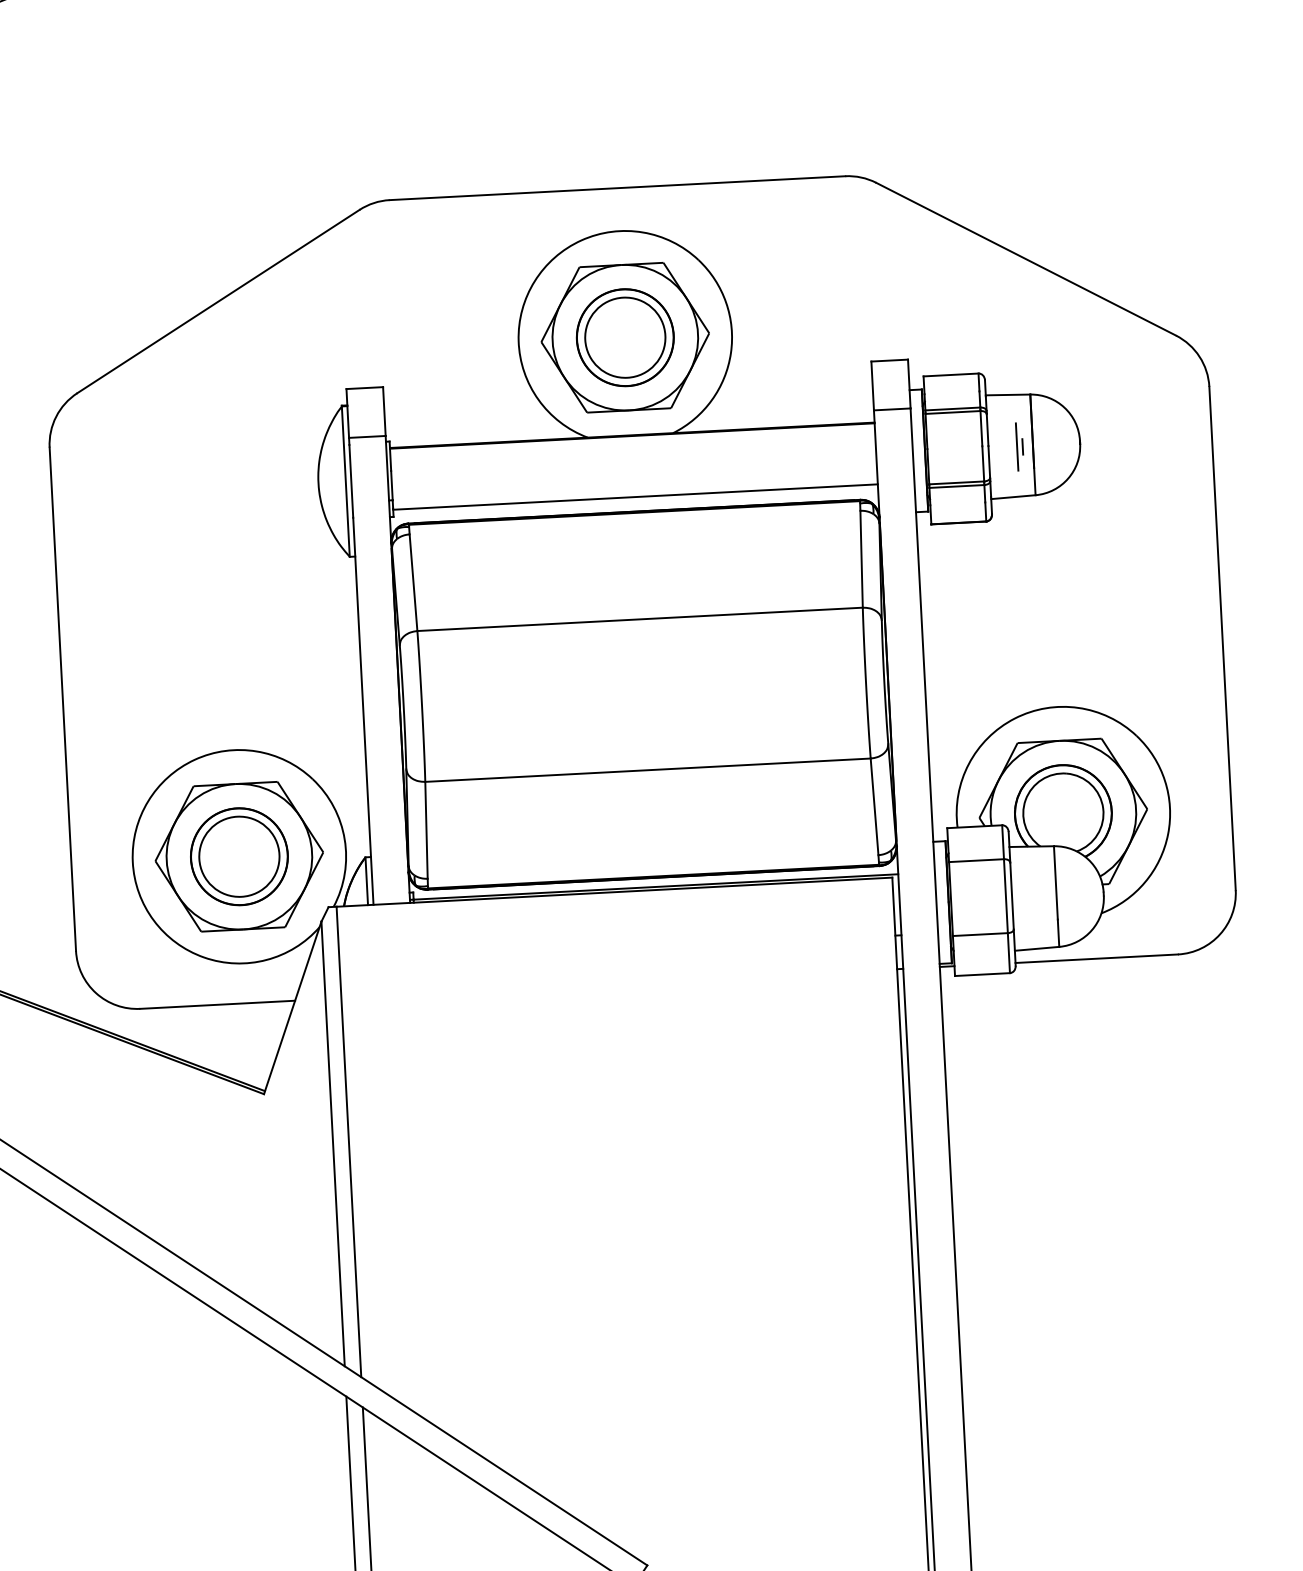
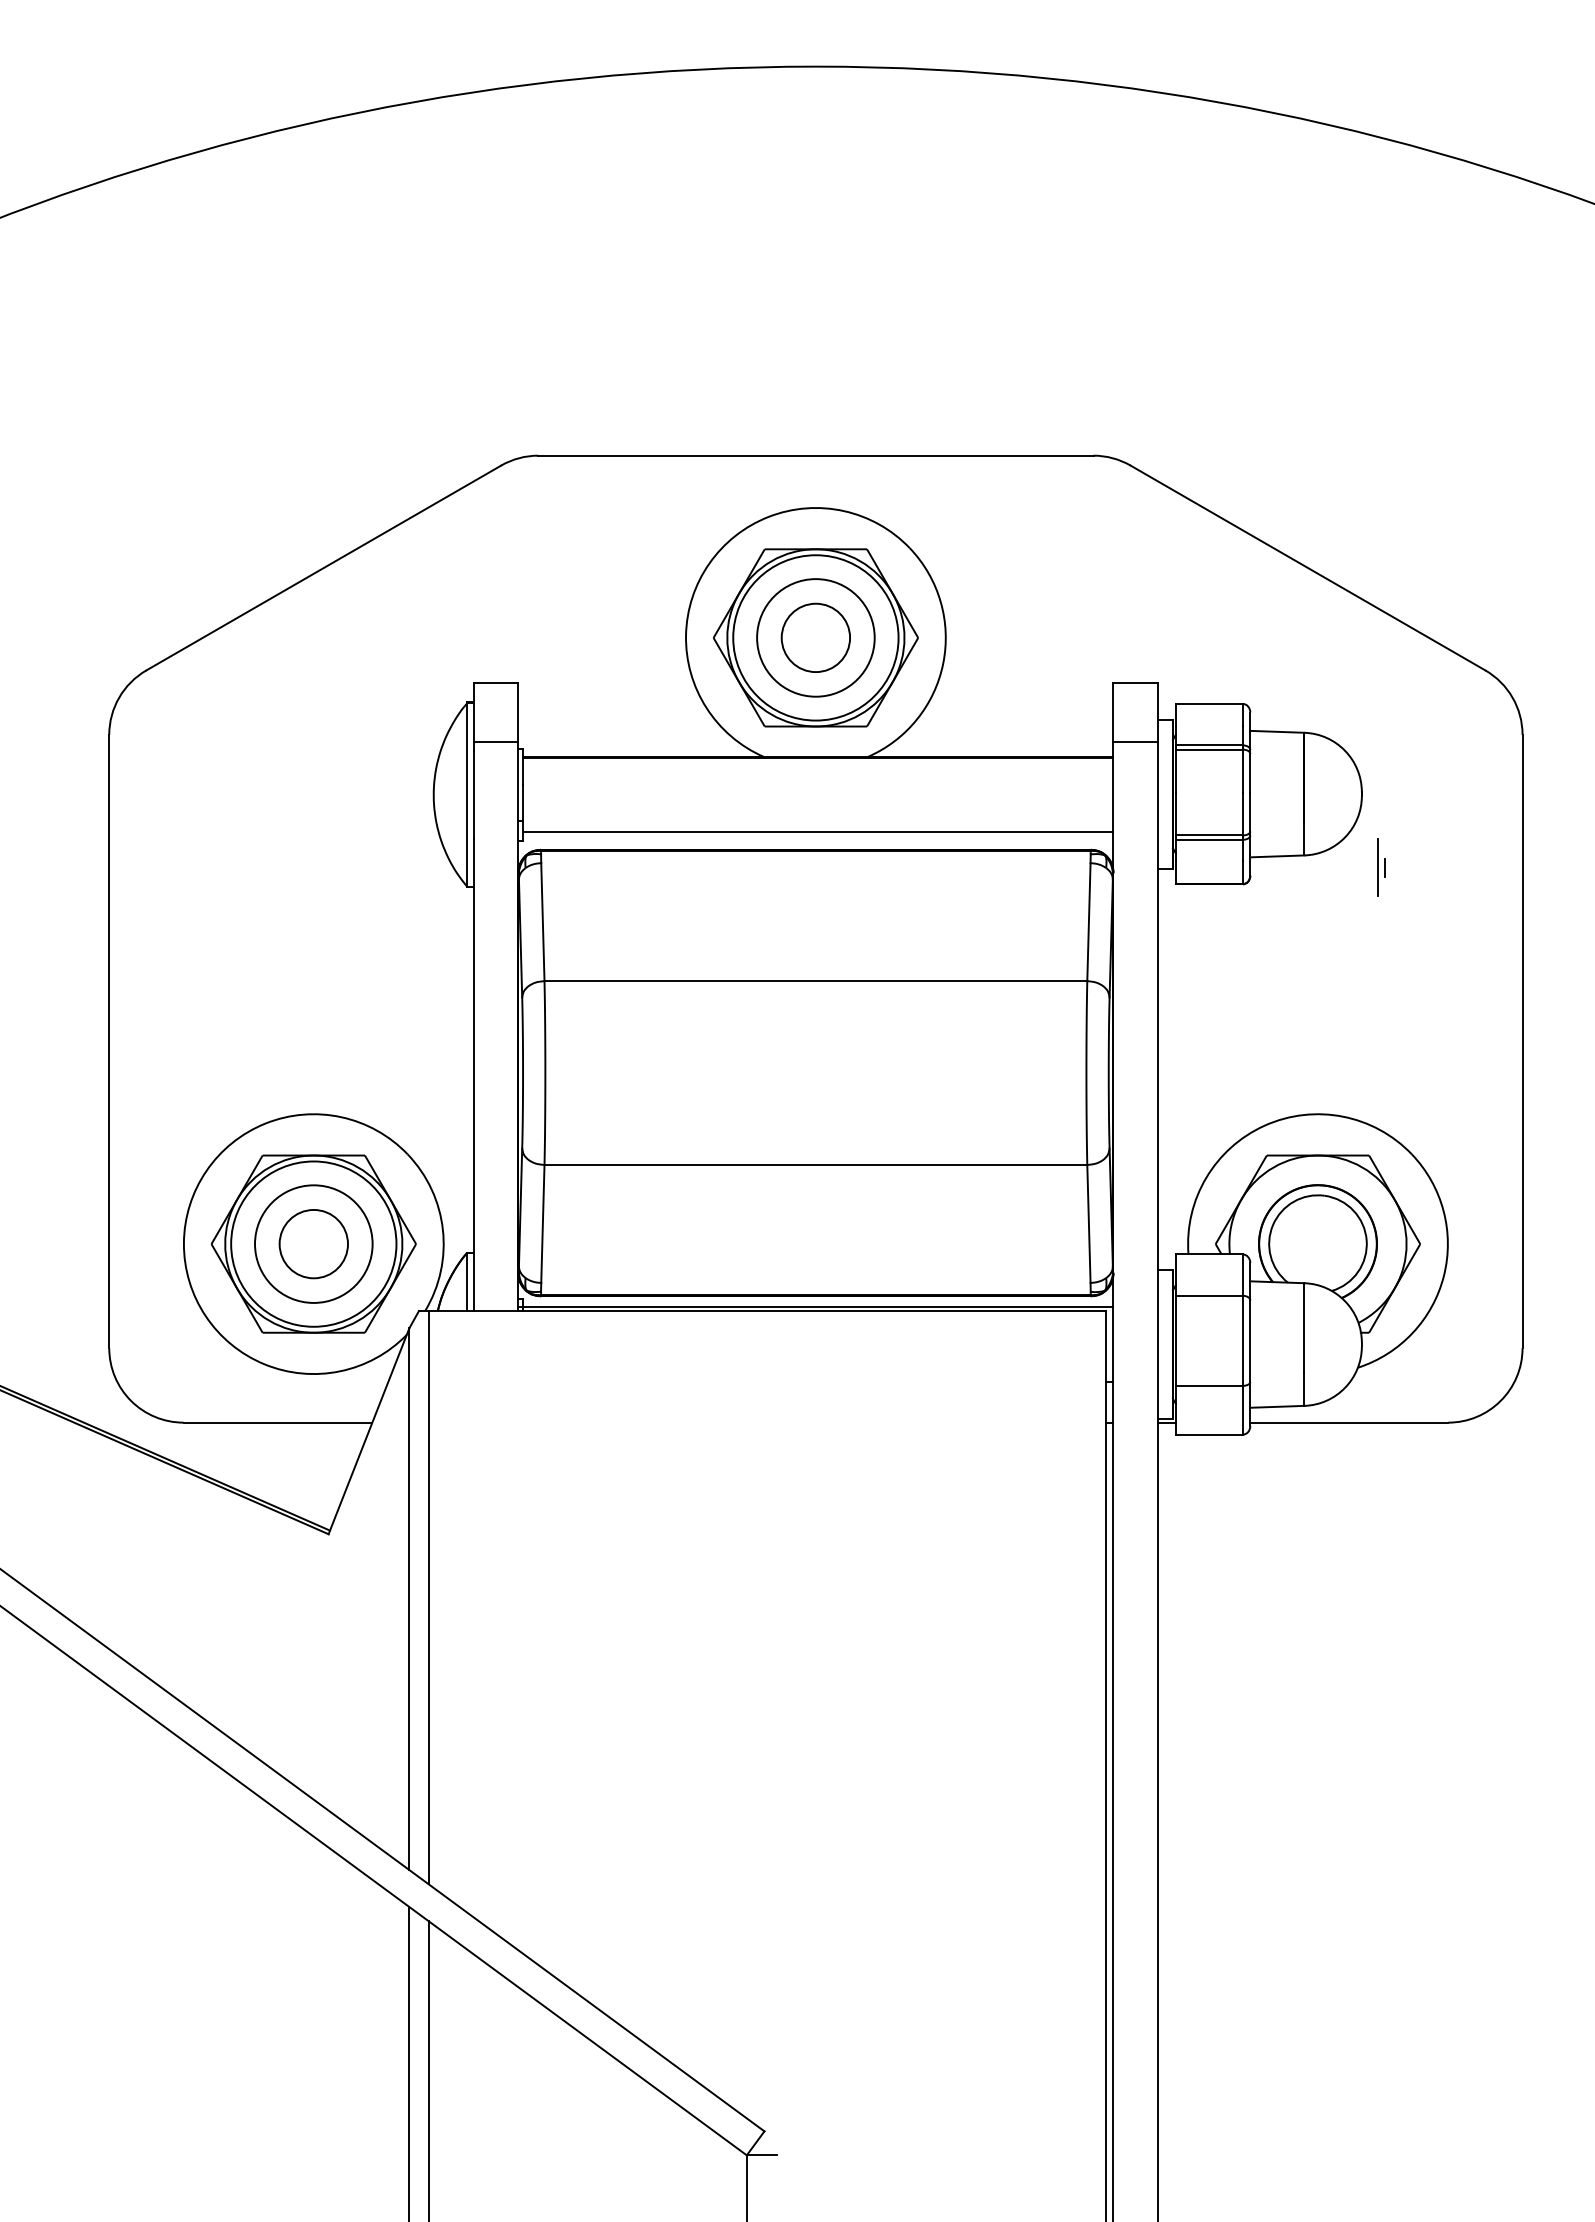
circle: (624, 337) -> (815, 637), size x0.7
circle: (624, 337) -> (815, 637), size x1.4
part: (1019, 446) -> (1381, 867), moved
circle: (239, 856) -> (313, 1243), size x0.7
circle: (239, 857) -> (313, 1244), size x1.4

